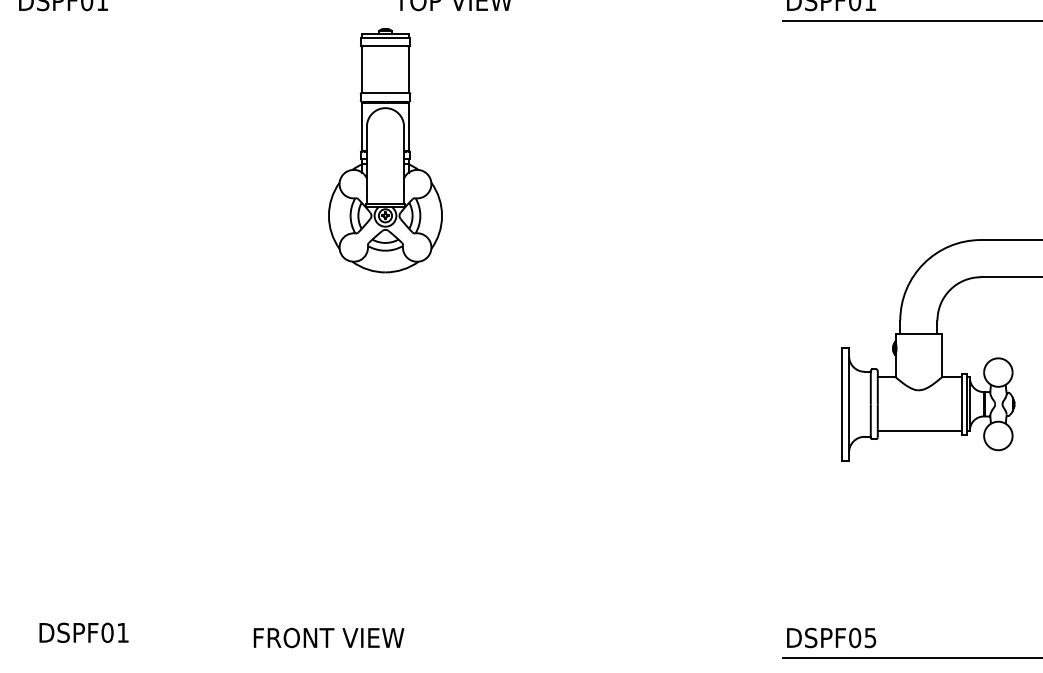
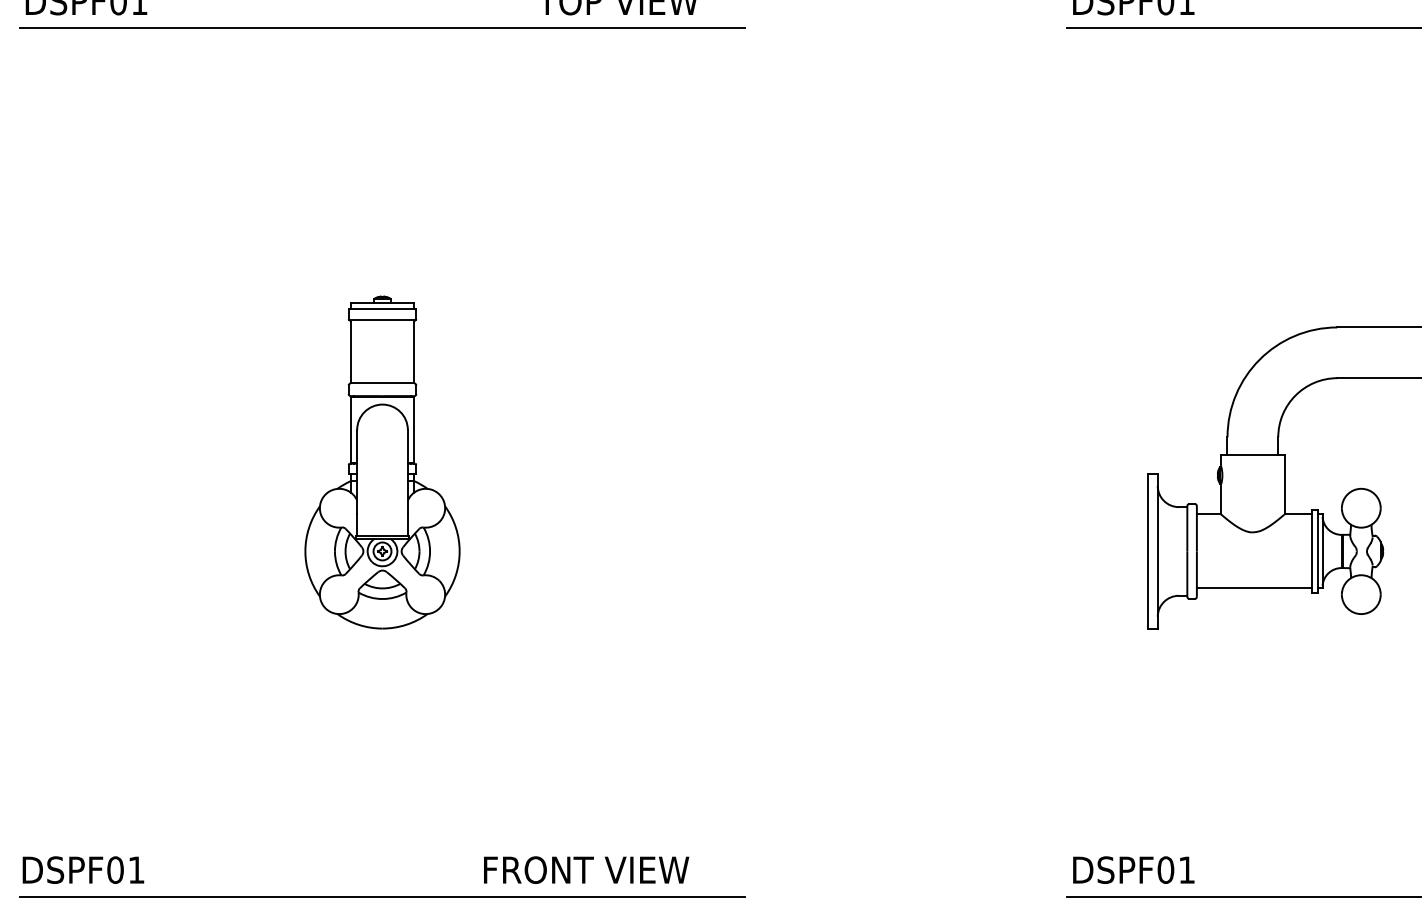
line: (280, 20) -> (382, 28), added
part: (385, 150) -> (382, 462), moved
text: (84, 632) -> (83, 869), moved
text: (329, 637) -> (586, 869), moved
text: (870, 637) -> (1186, 869), DSPF05 -> DSPF01
line: (280, 657) -> (382, 896), added

